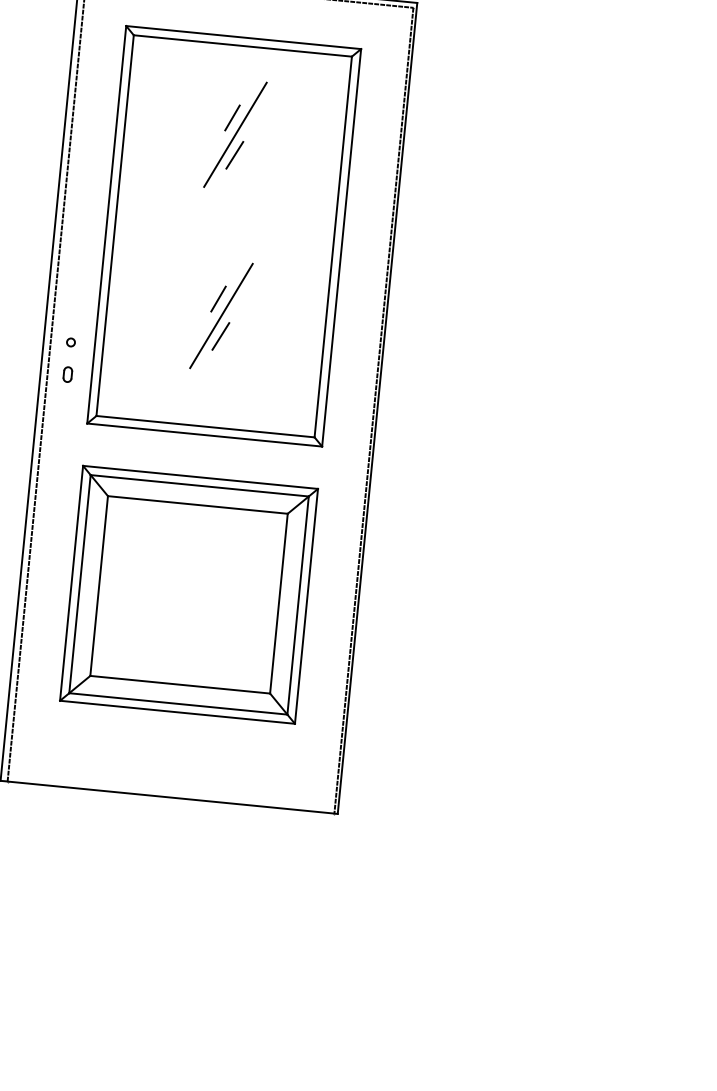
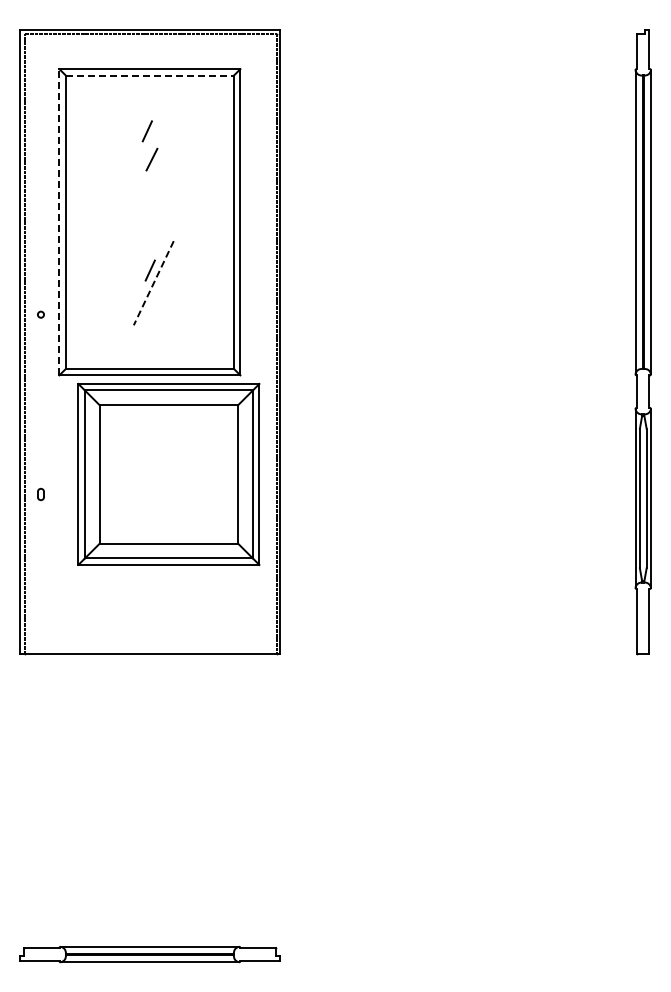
line: (243, 45) -> (150, 75), solid -> dashed
line: (234, 134) -> (150, 143), removed
line: (106, 223) -> (59, 221), solid -> dashed
line: (221, 316) -> (153, 283), solid -> dashed
line: (220, 335) -> (154, 298), removed
part: (67, 374) -> (40, 494), moved
part: (188, 593) -> (168, 473), moved

